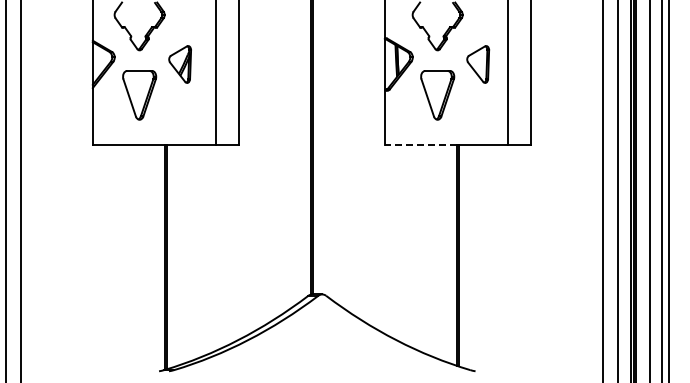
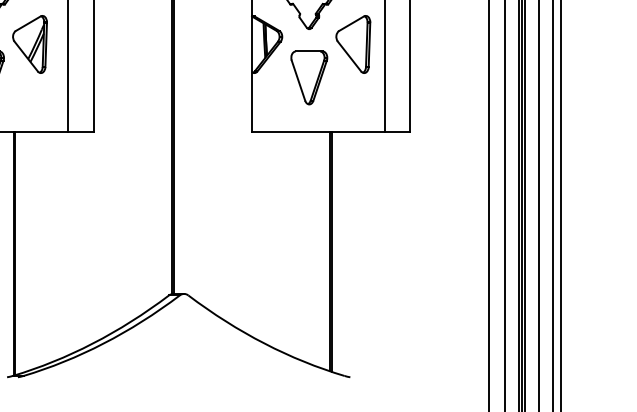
part: (179, 64) -> (29, 44), size x1.43
part: (477, 64) -> (352, 44), size x1.43
line: (420, 145) -> (290, 132), dashed -> solid

